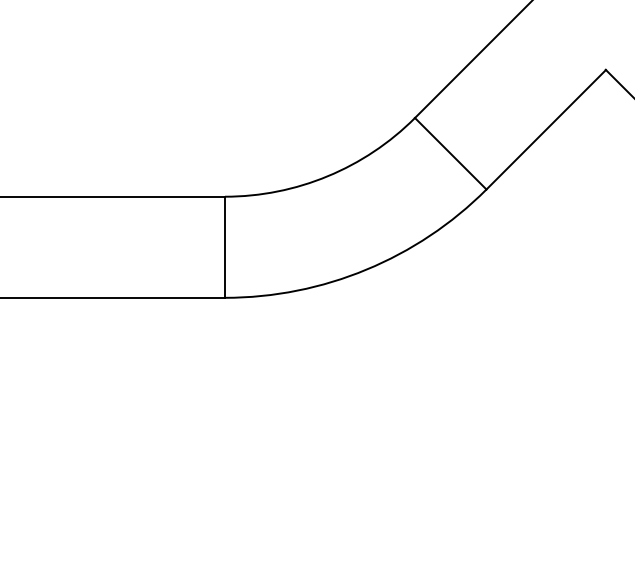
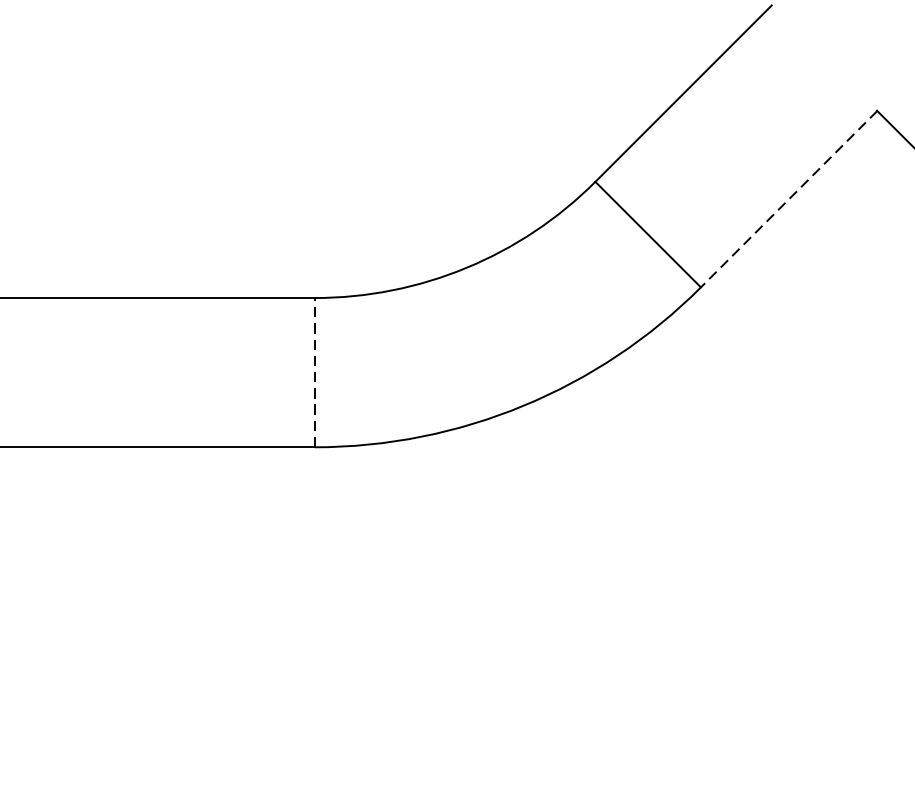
line: (545, 130) -> (788, 200), solid -> dashed
line: (224, 247) -> (314, 372), solid -> dashed

